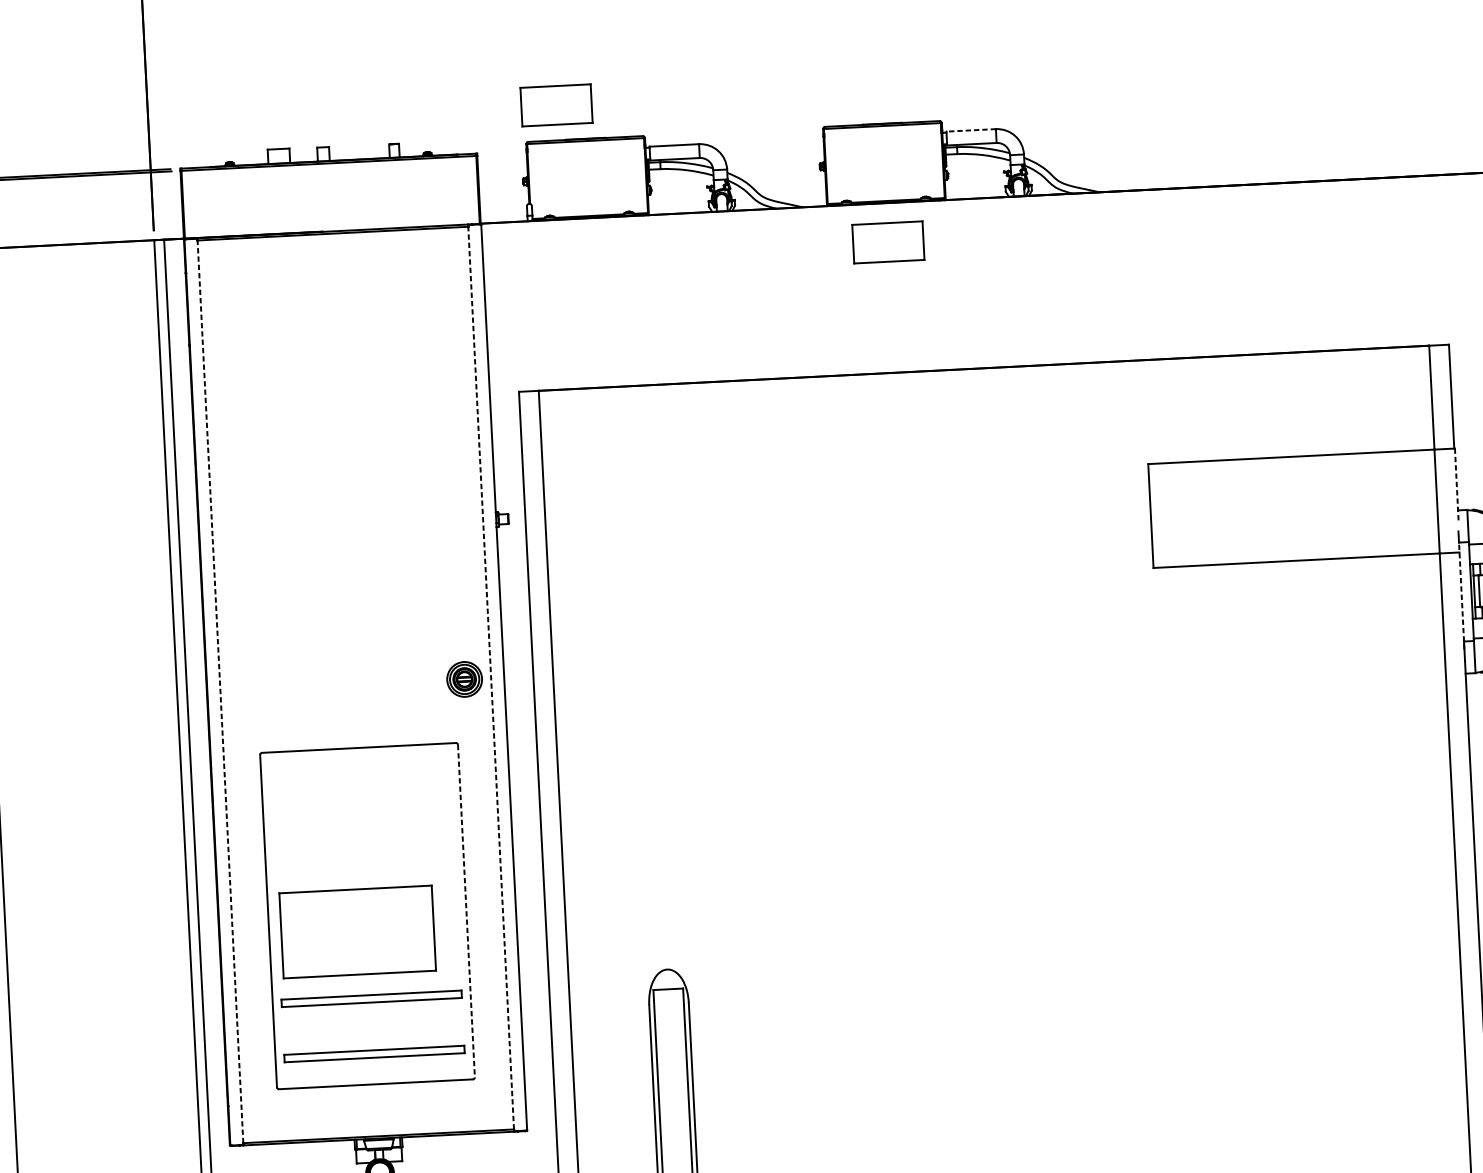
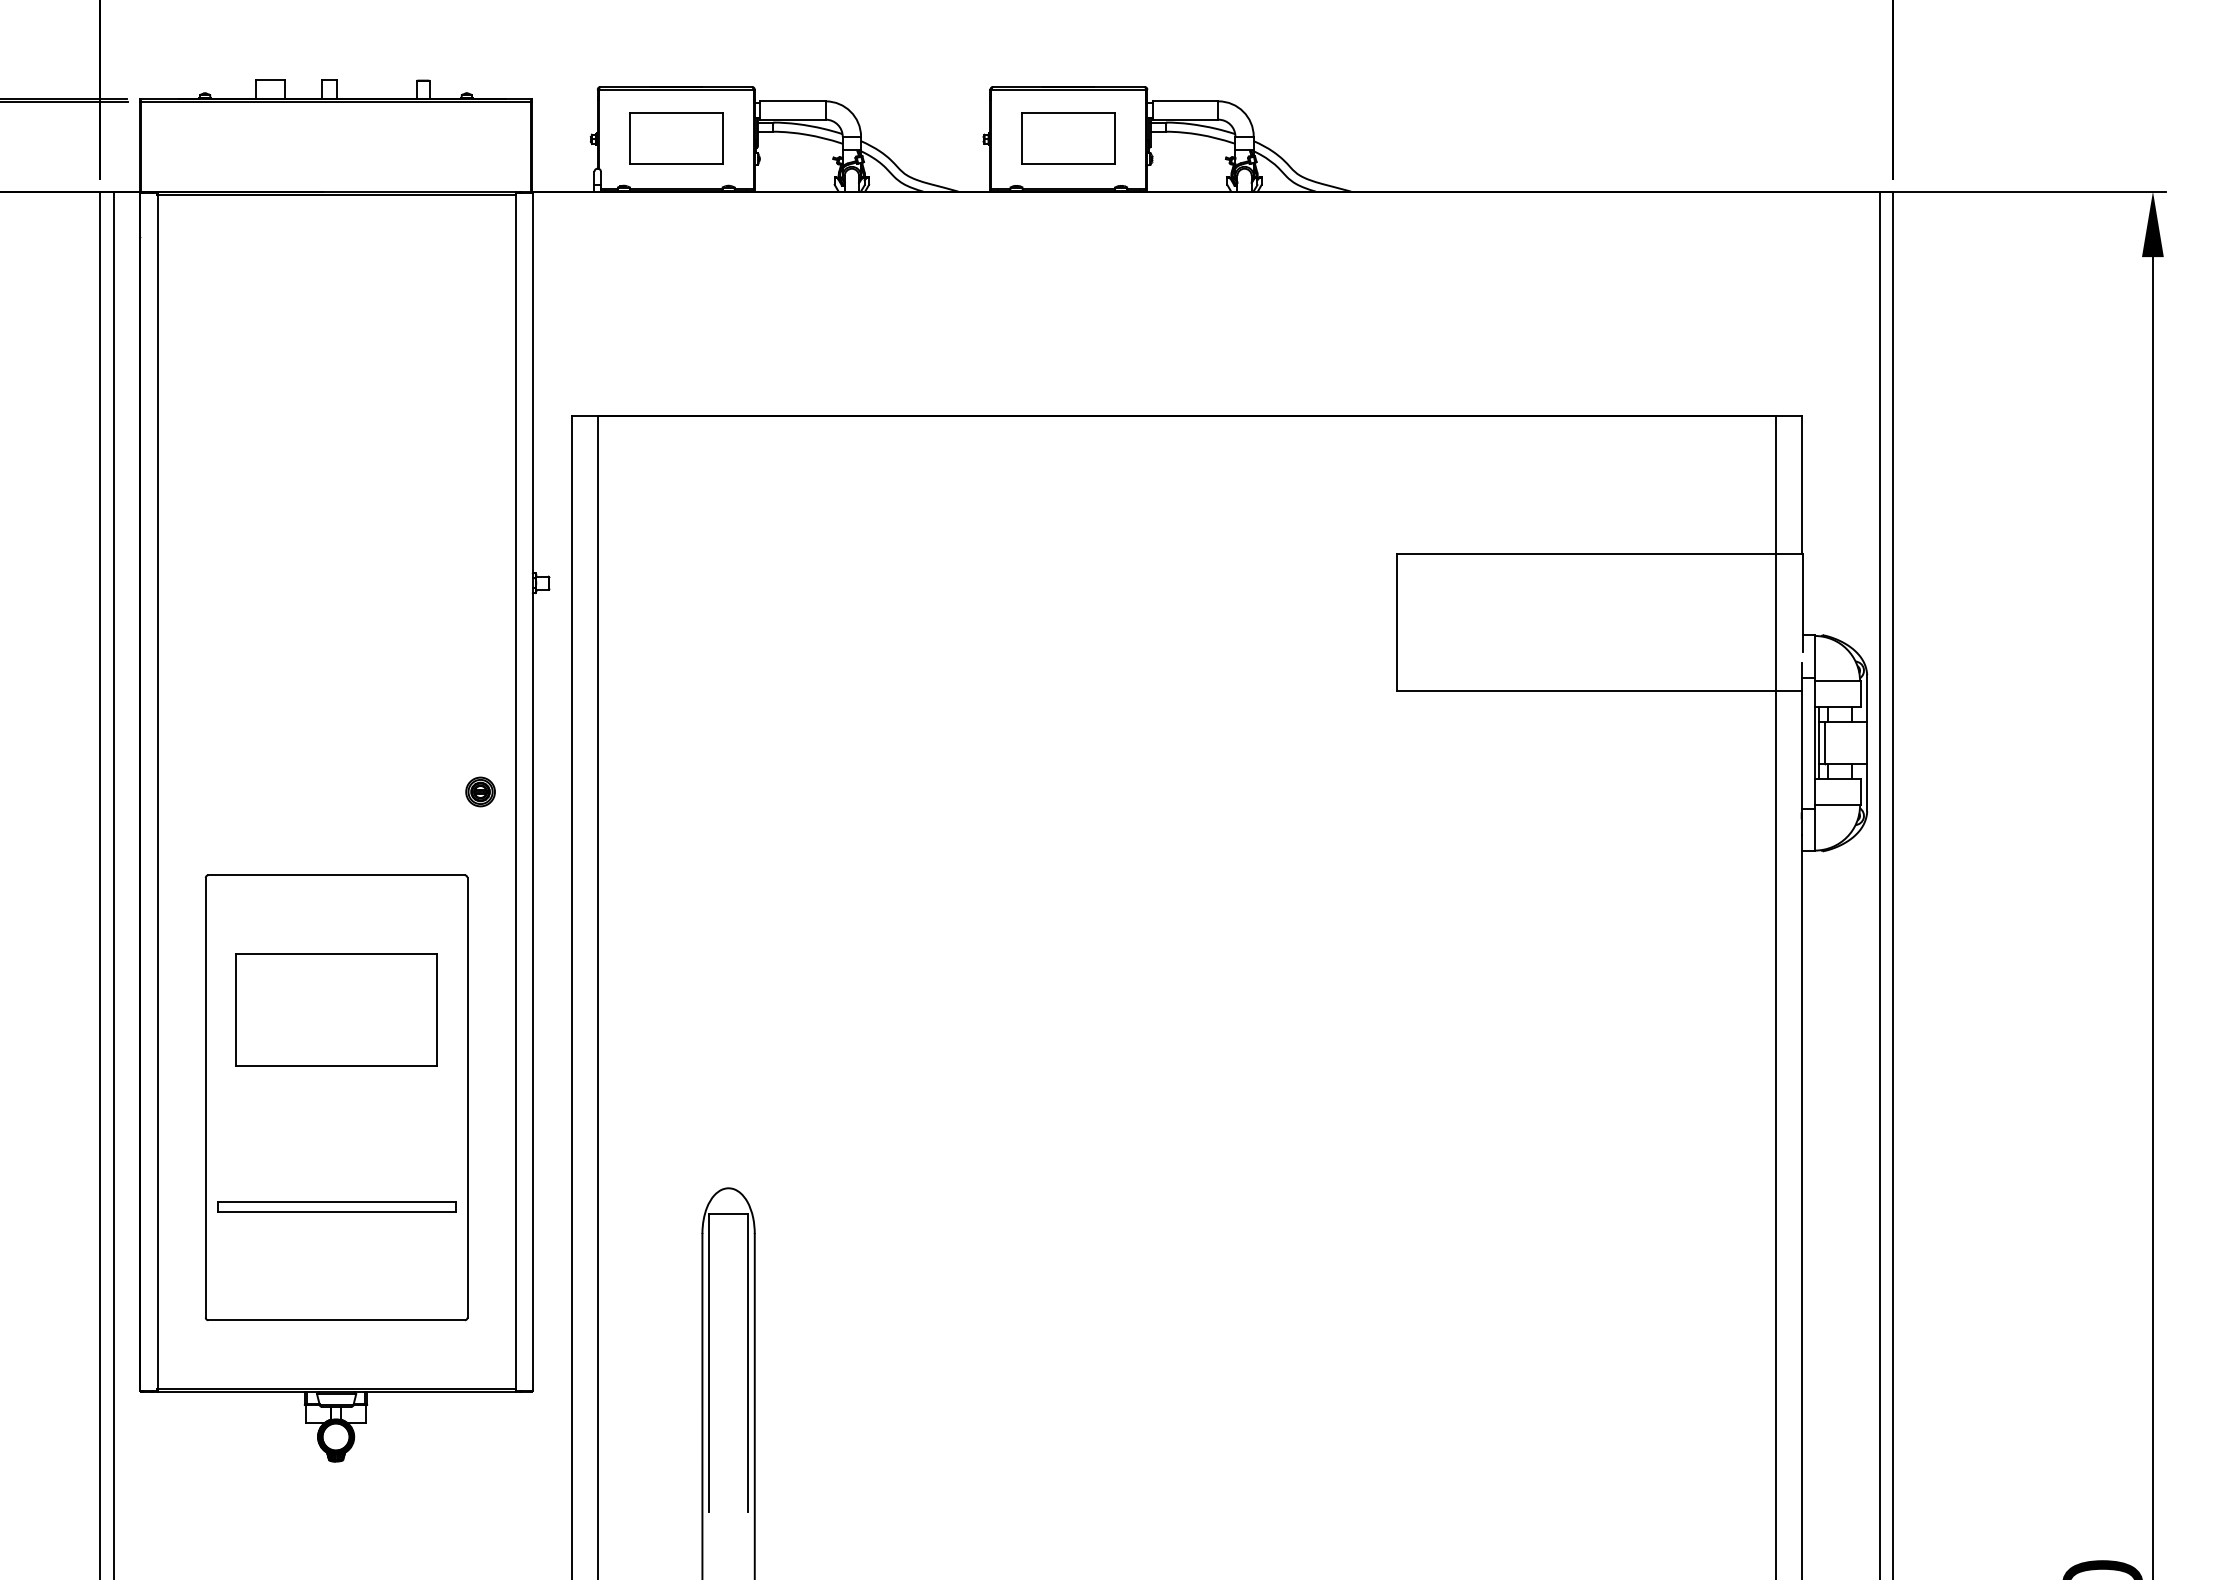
part: (556, 105) -> (676, 138), moved
line: (971, 130) -> (1185, 101), dashed -> solid
part: (888, 242) -> (1068, 138), moved
line: (1456, 486) -> (1802, 603), dashed -> solid
line: (1461, 591) -> (1801, 742), dashed -> solid
line: (491, 677) -> (515, 791), dashed -> solid
part: (464, 679) -> (480, 791), size x0.62
line: (220, 691) -> (157, 791), dashed -> solid
line: (466, 910) -> (467, 1097), dashed -> solid
part: (357, 931) -> (336, 1009), moved
part: (374, 1053) -> (336, 1279), removed

